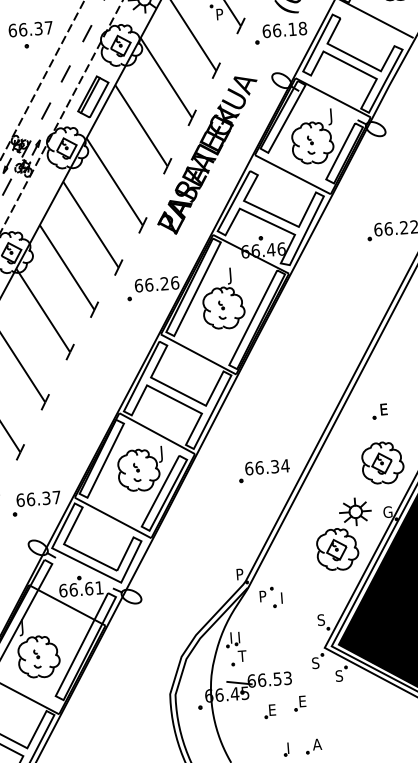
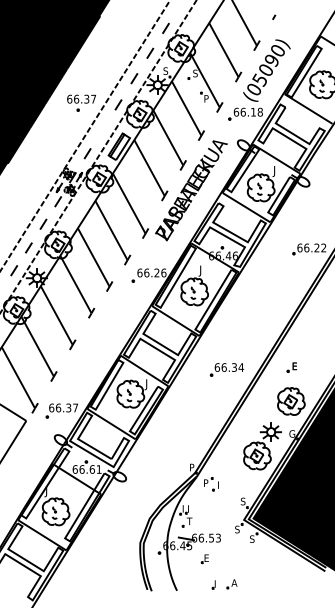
line: (65, 72) -> (102, 129), removed
part: (263, 470) -> (226, 369), moved
part: (299, 703) -> (224, 555), removed

